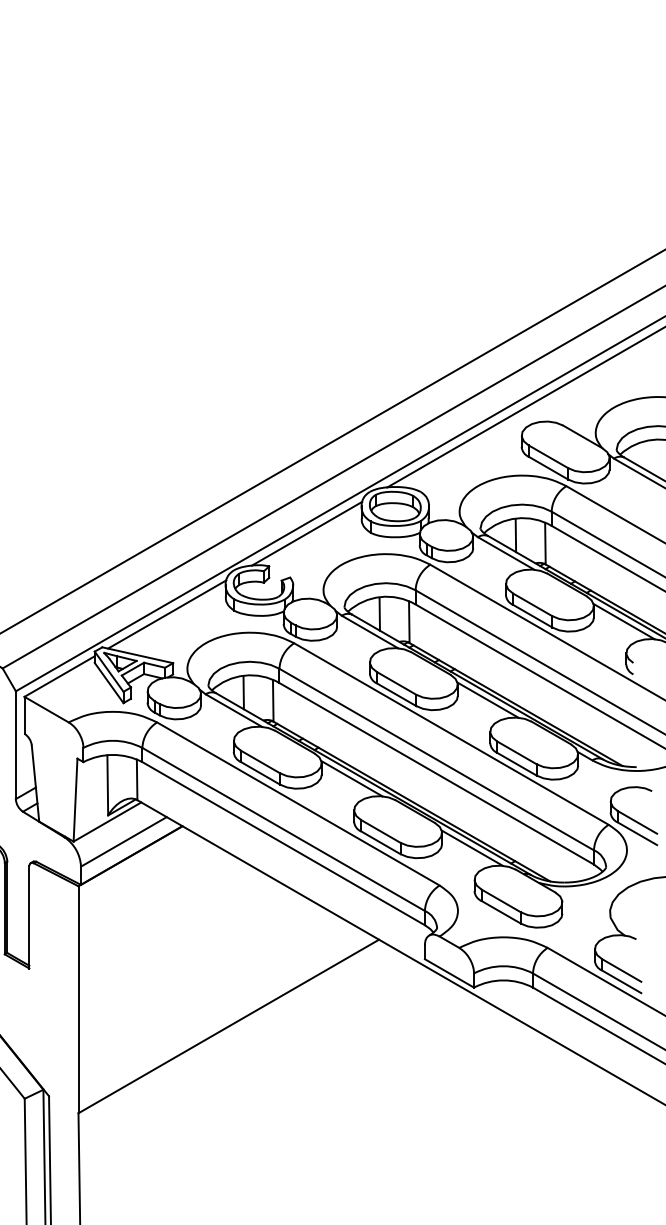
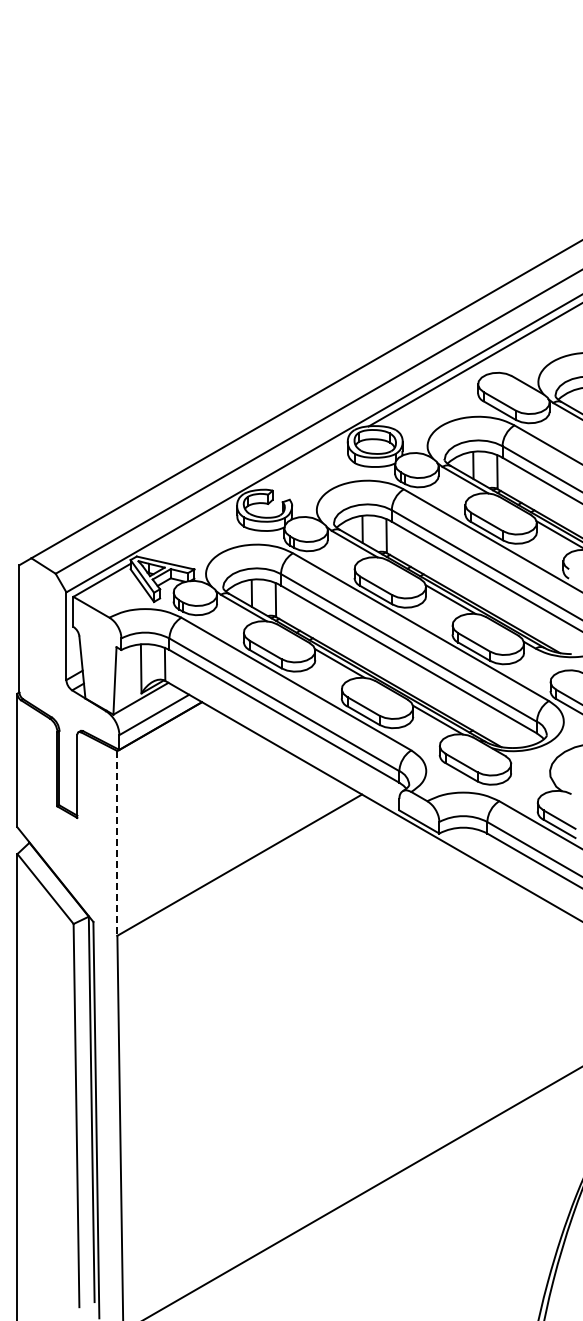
line: (307, 534) -> (303, 464), removed
line: (167, 614) -> (189, 529), removed
line: (78, 999) -> (117, 843), solid -> dashed

